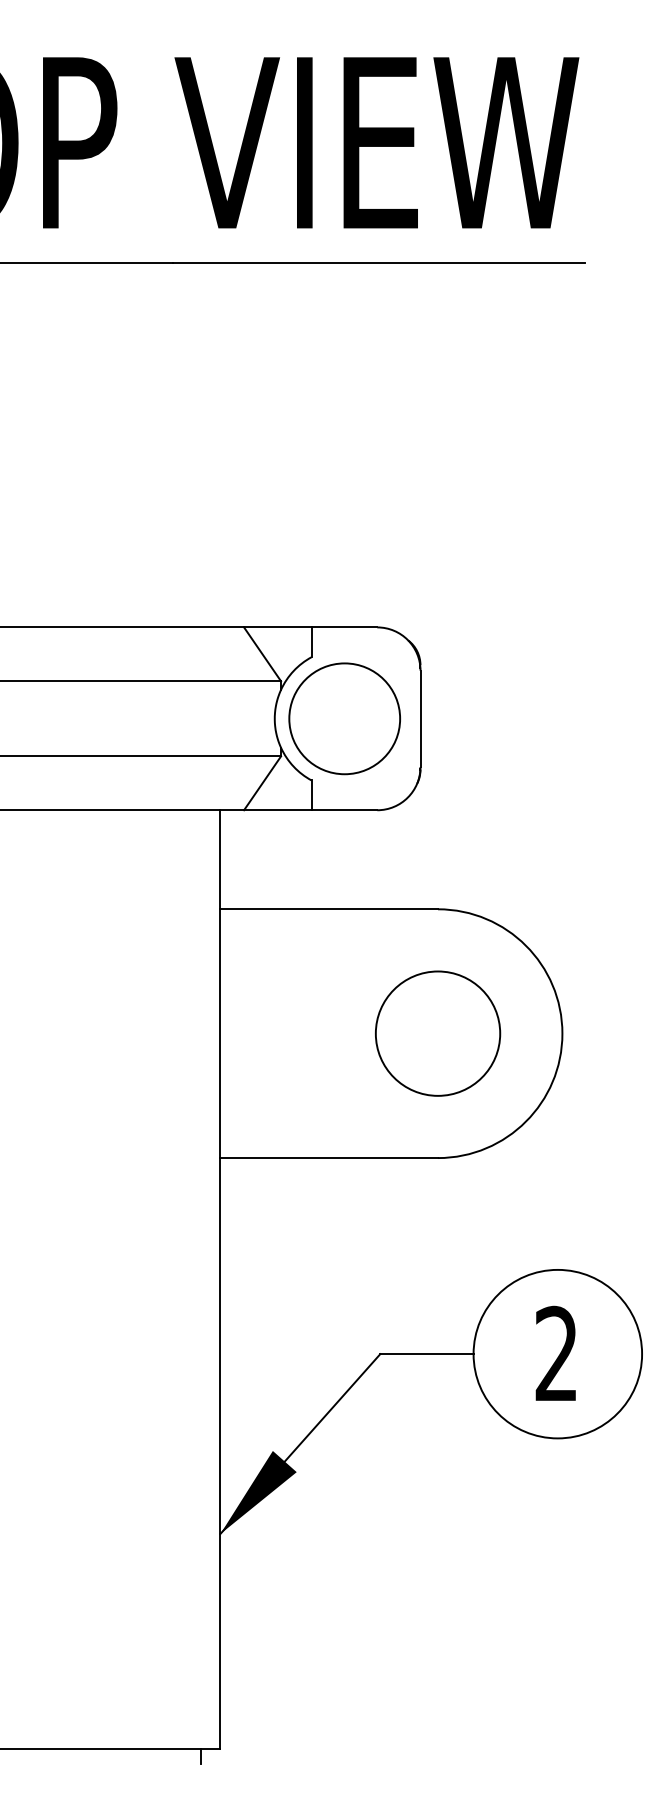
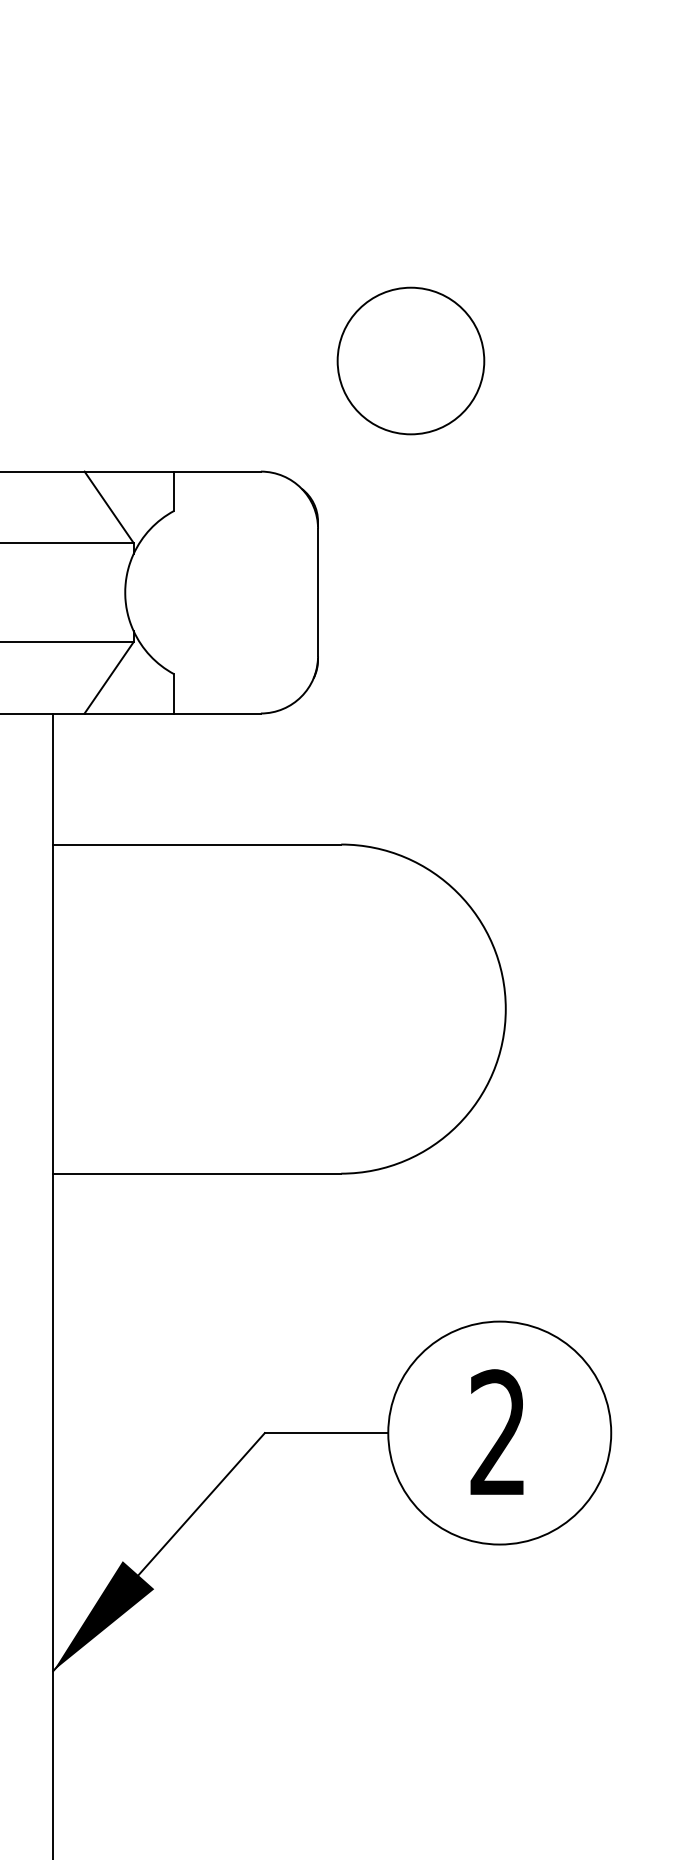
circle: (344, 718) -> (410, 360), moved
circle: (438, 1033) -> (341, 1008), removed

